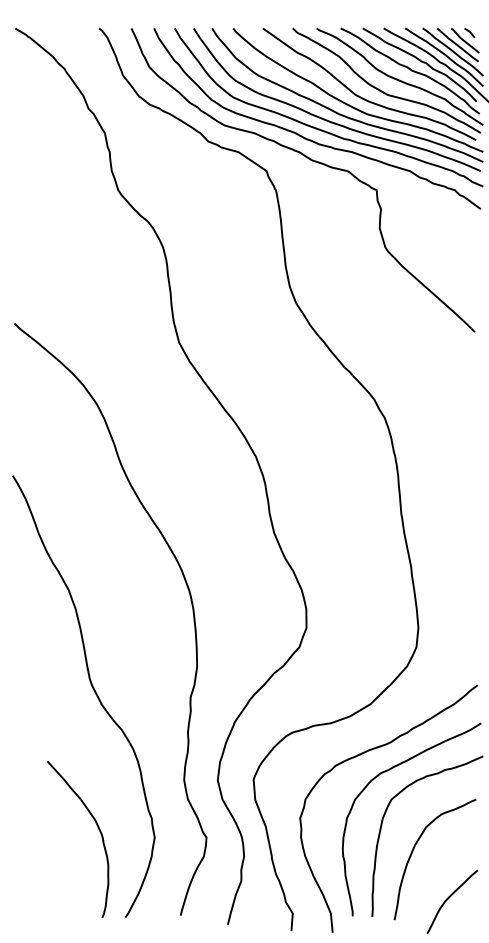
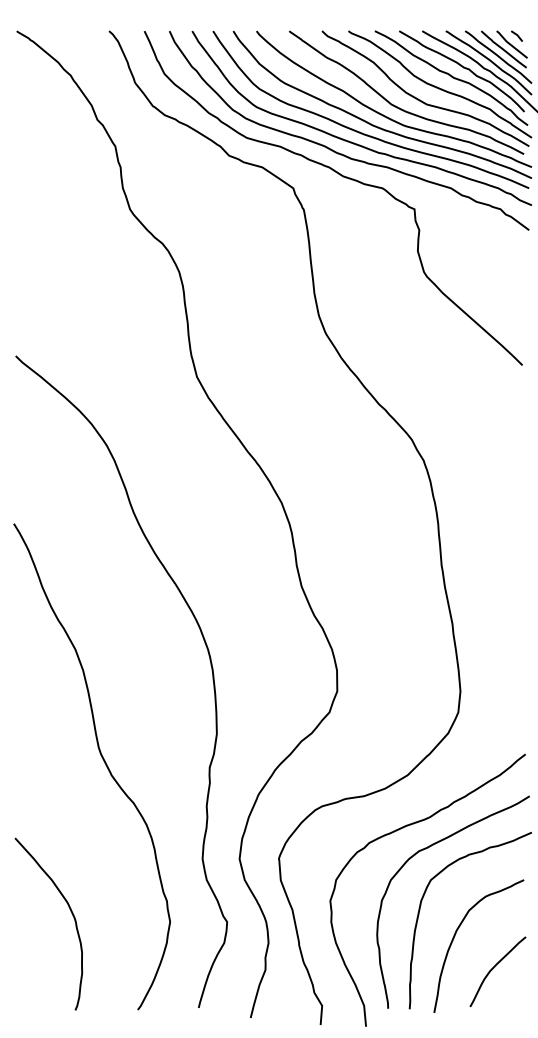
curve: (99, 832) -> (72, 916), moved
curve: (449, 898) -> (494, 968), moved

